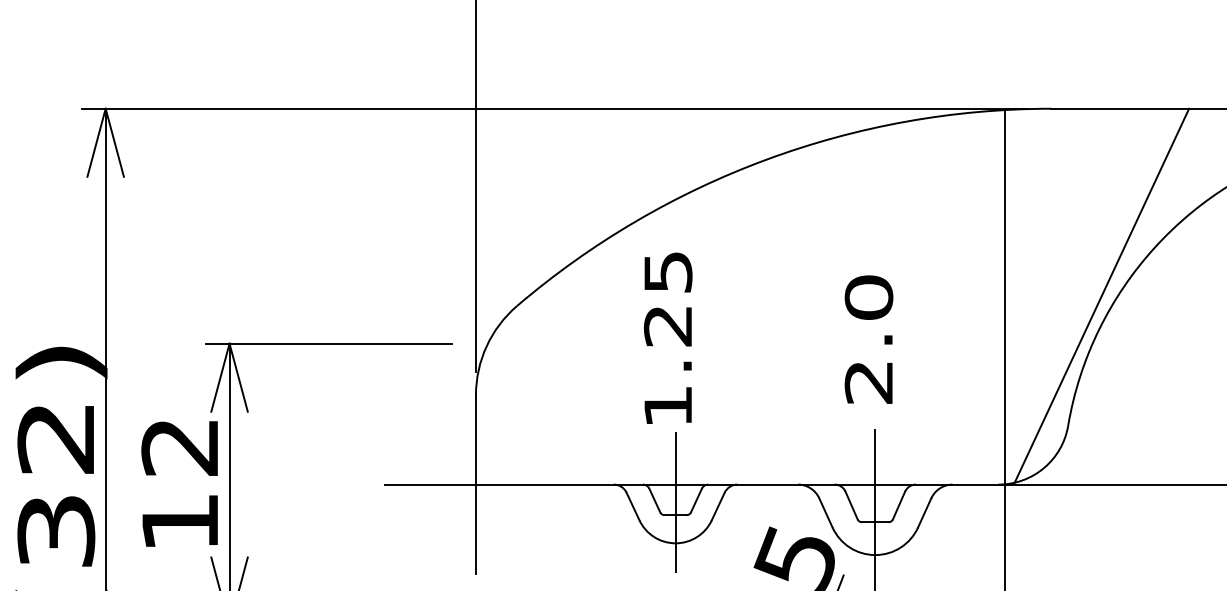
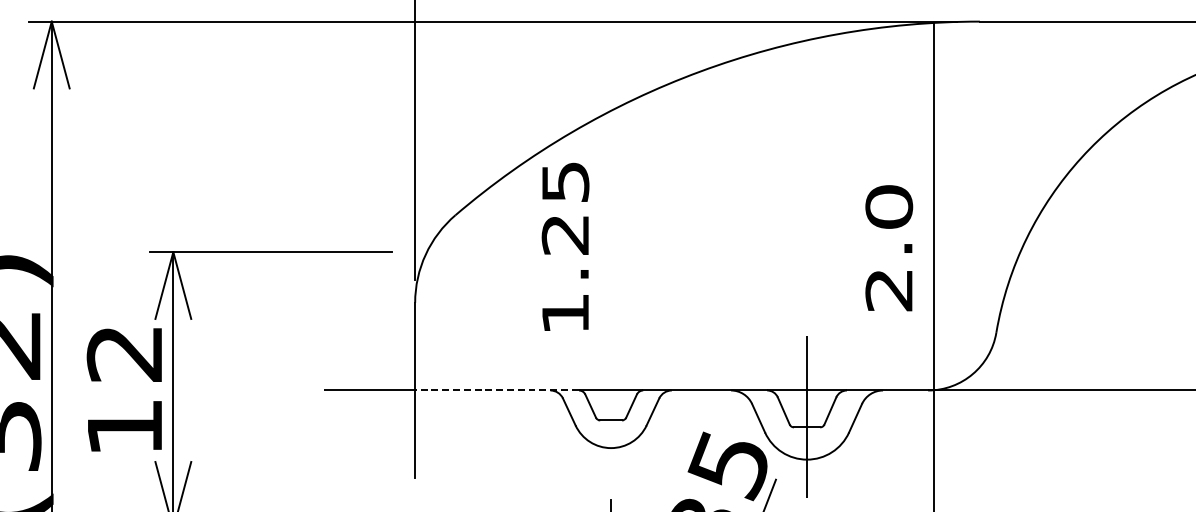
line: (1101, 295) -> (1029, 204), removed
text: (668, 337) -> (565, 246), moved
text: (868, 339) -> (888, 248), moved
line: (558, 484) -> (496, 390), solid -> dashed
line: (675, 502) -> (610, 408), removed

